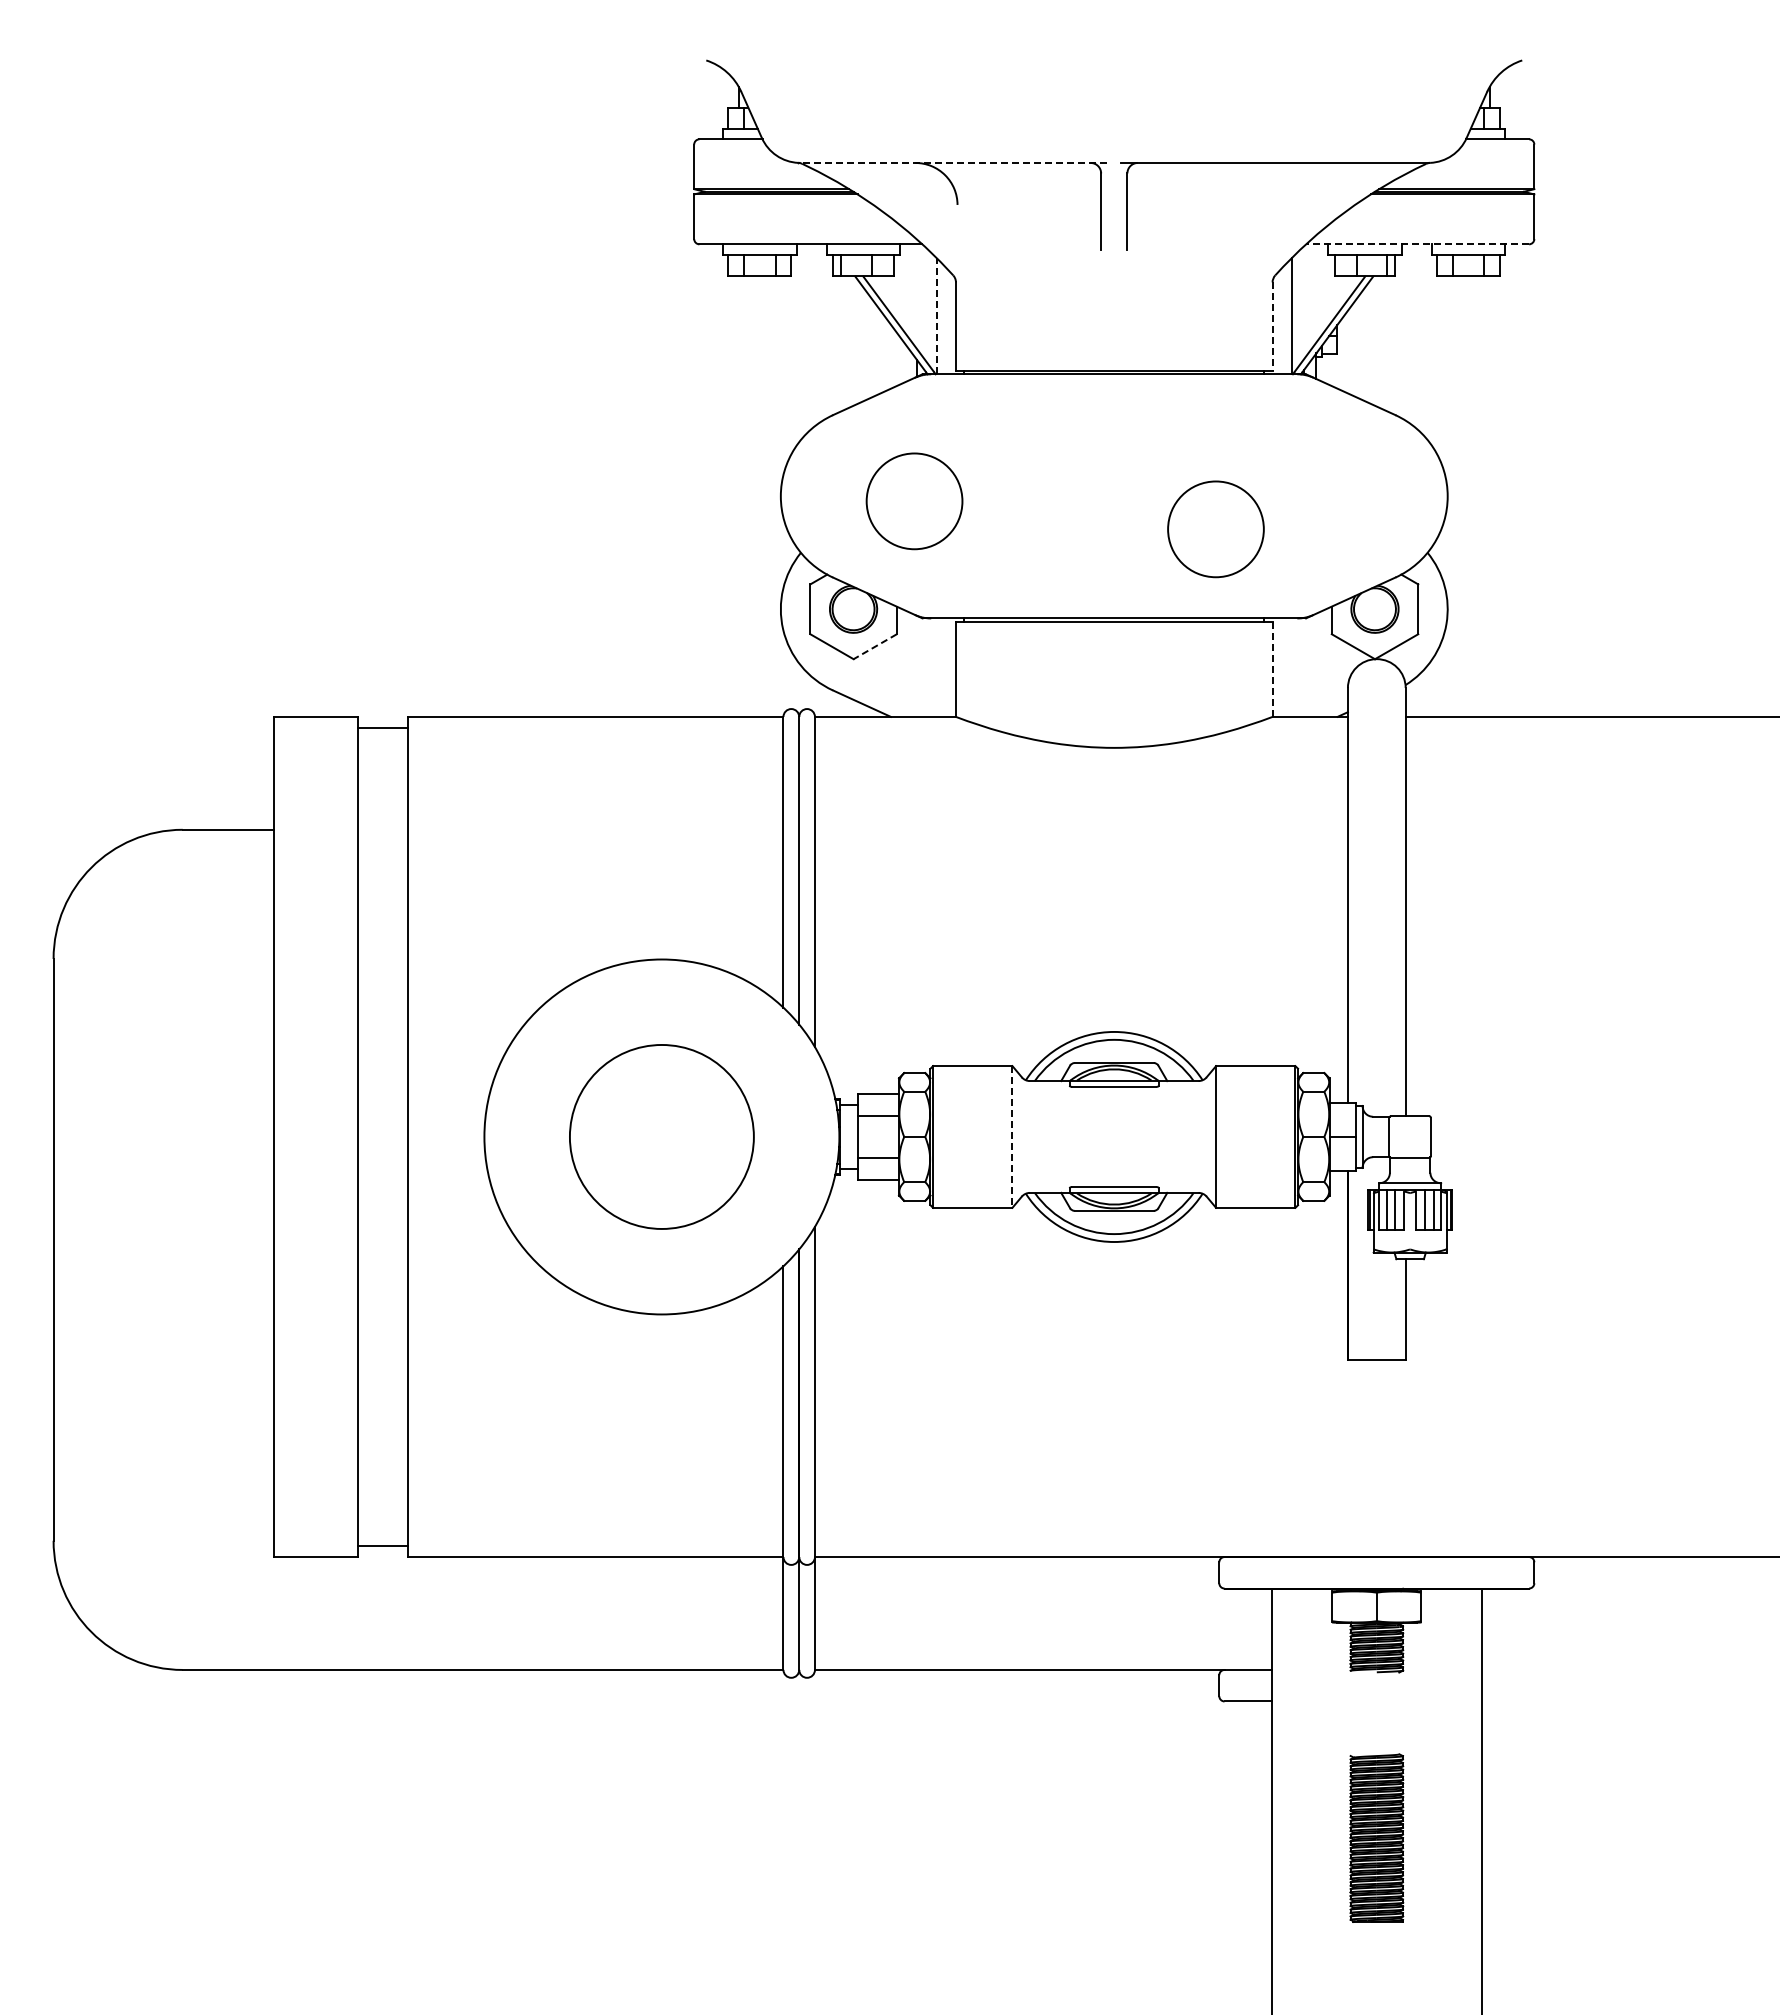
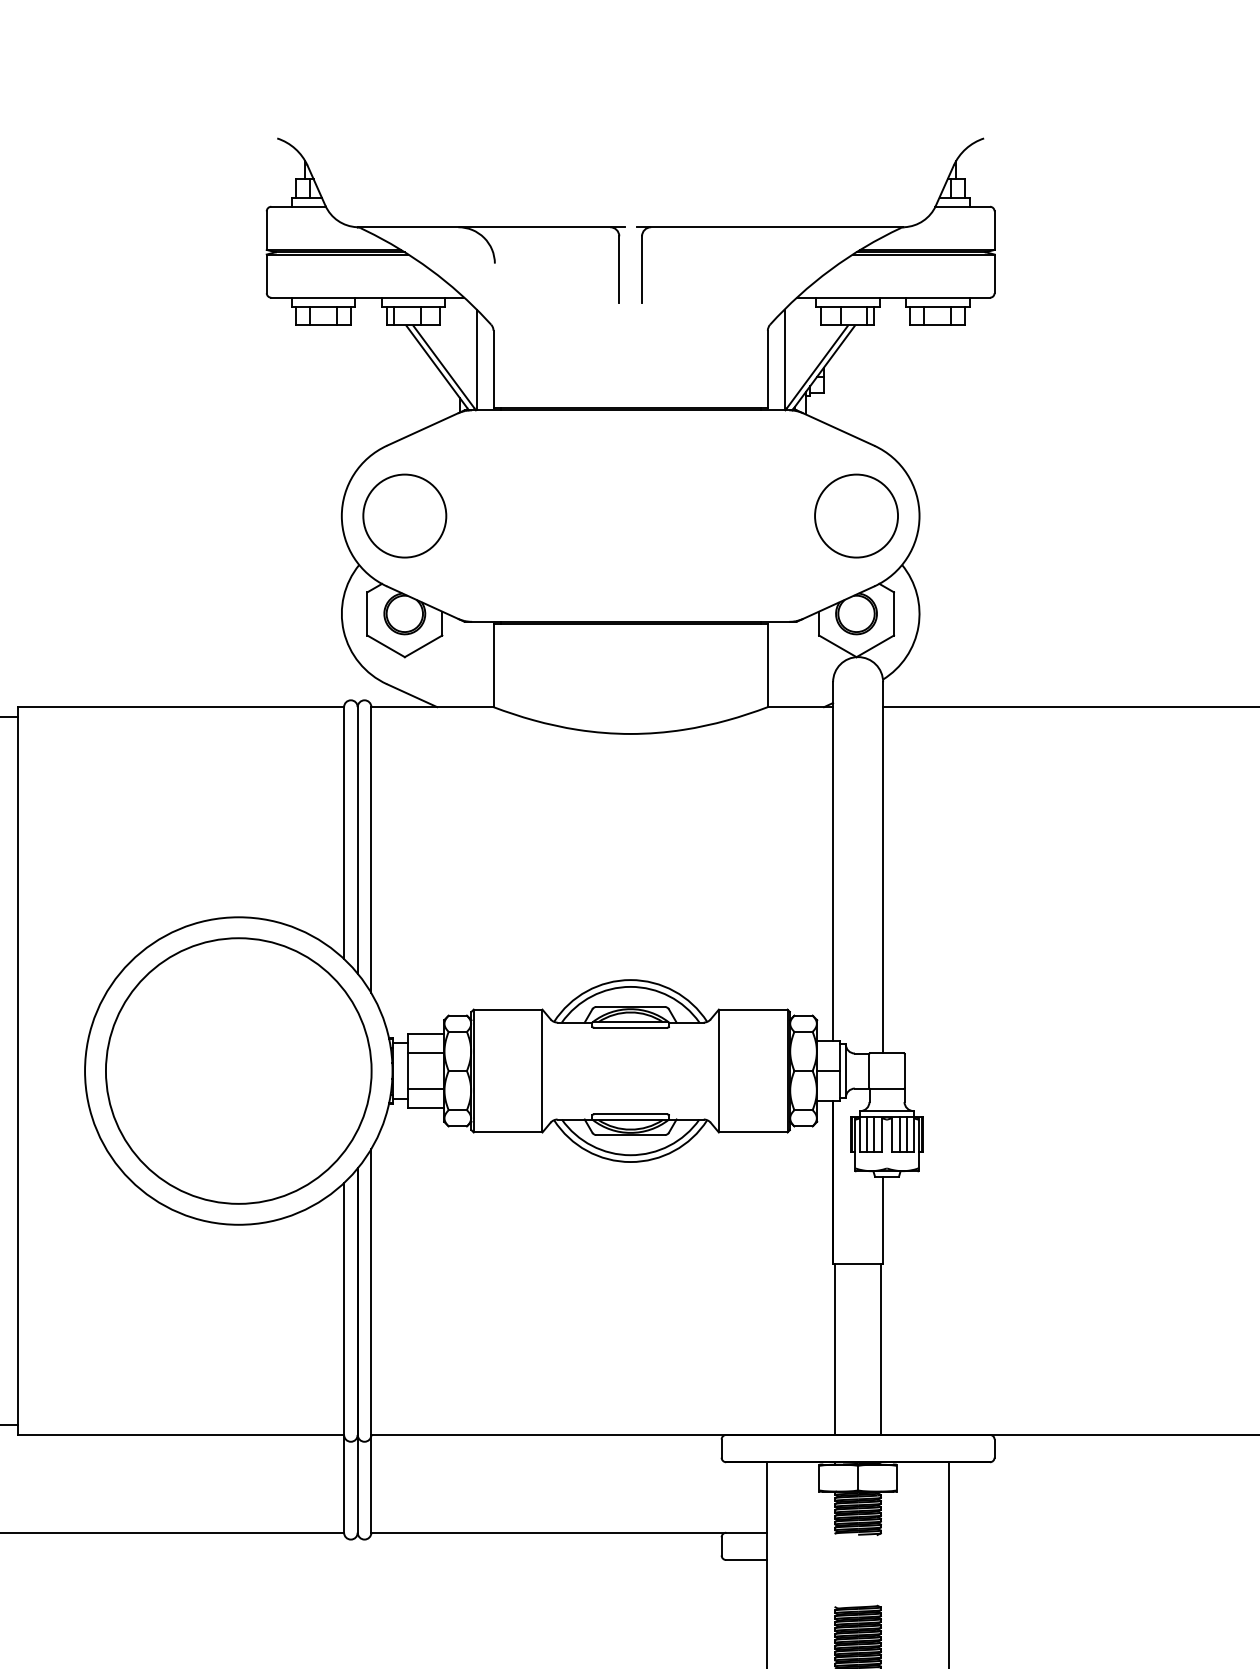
line: (953, 162) -> (491, 226), dashed -> solid
line: (1417, 244) -> (893, 297), dashed -> solid
line: (936, 315) -> (476, 359), dashed -> solid
line: (1272, 327) -> (767, 369), dashed -> solid
circle: (914, 501) -> (404, 516), moved
circle: (1215, 529) -> (856, 516), moved
line: (875, 646) -> (423, 646), dashed -> solid
line: (1272, 669) -> (767, 666), dashed -> solid
circle: (661, 1136) -> (238, 1070), size x1.67
line: (1012, 1136) -> (542, 1070), dashed -> solid
line: (1350, 1458) -> (835, 1349), added
line: (1403, 1458) -> (881, 1349), added

